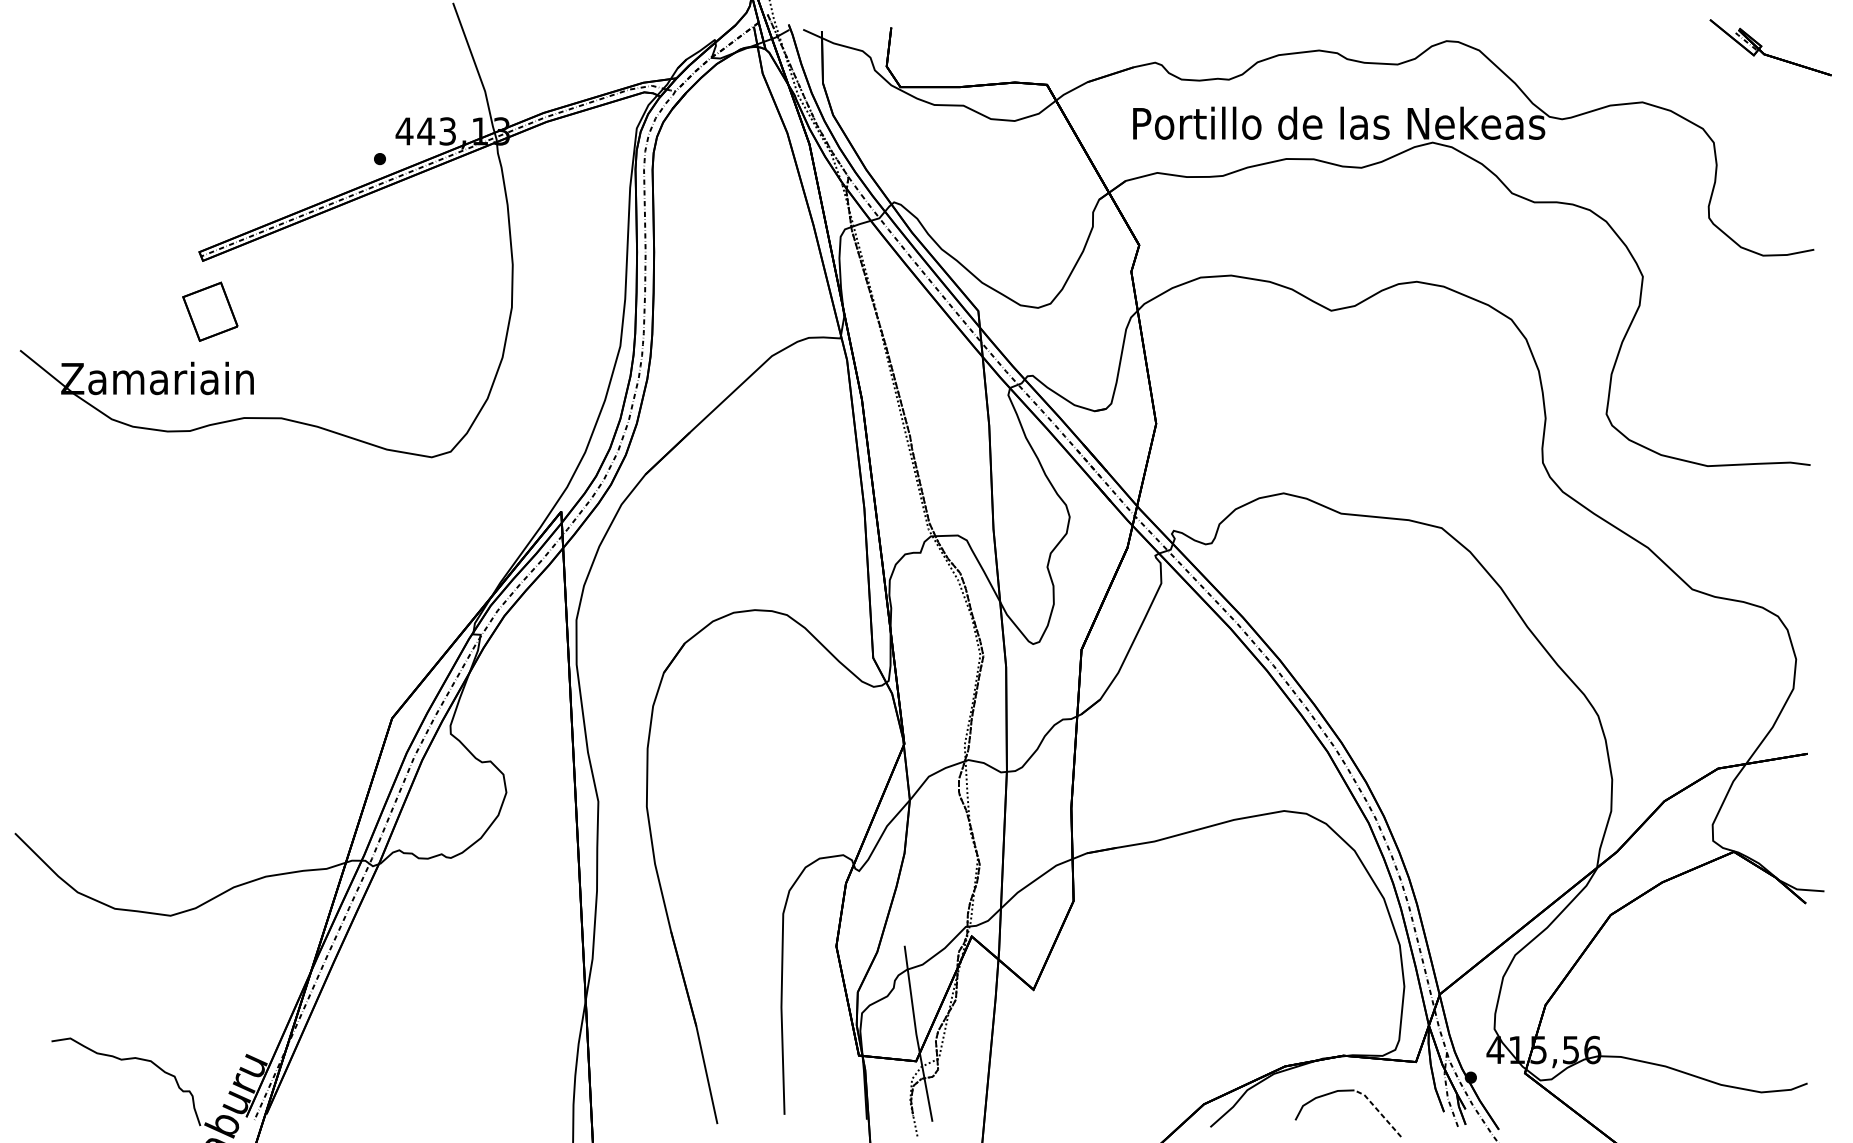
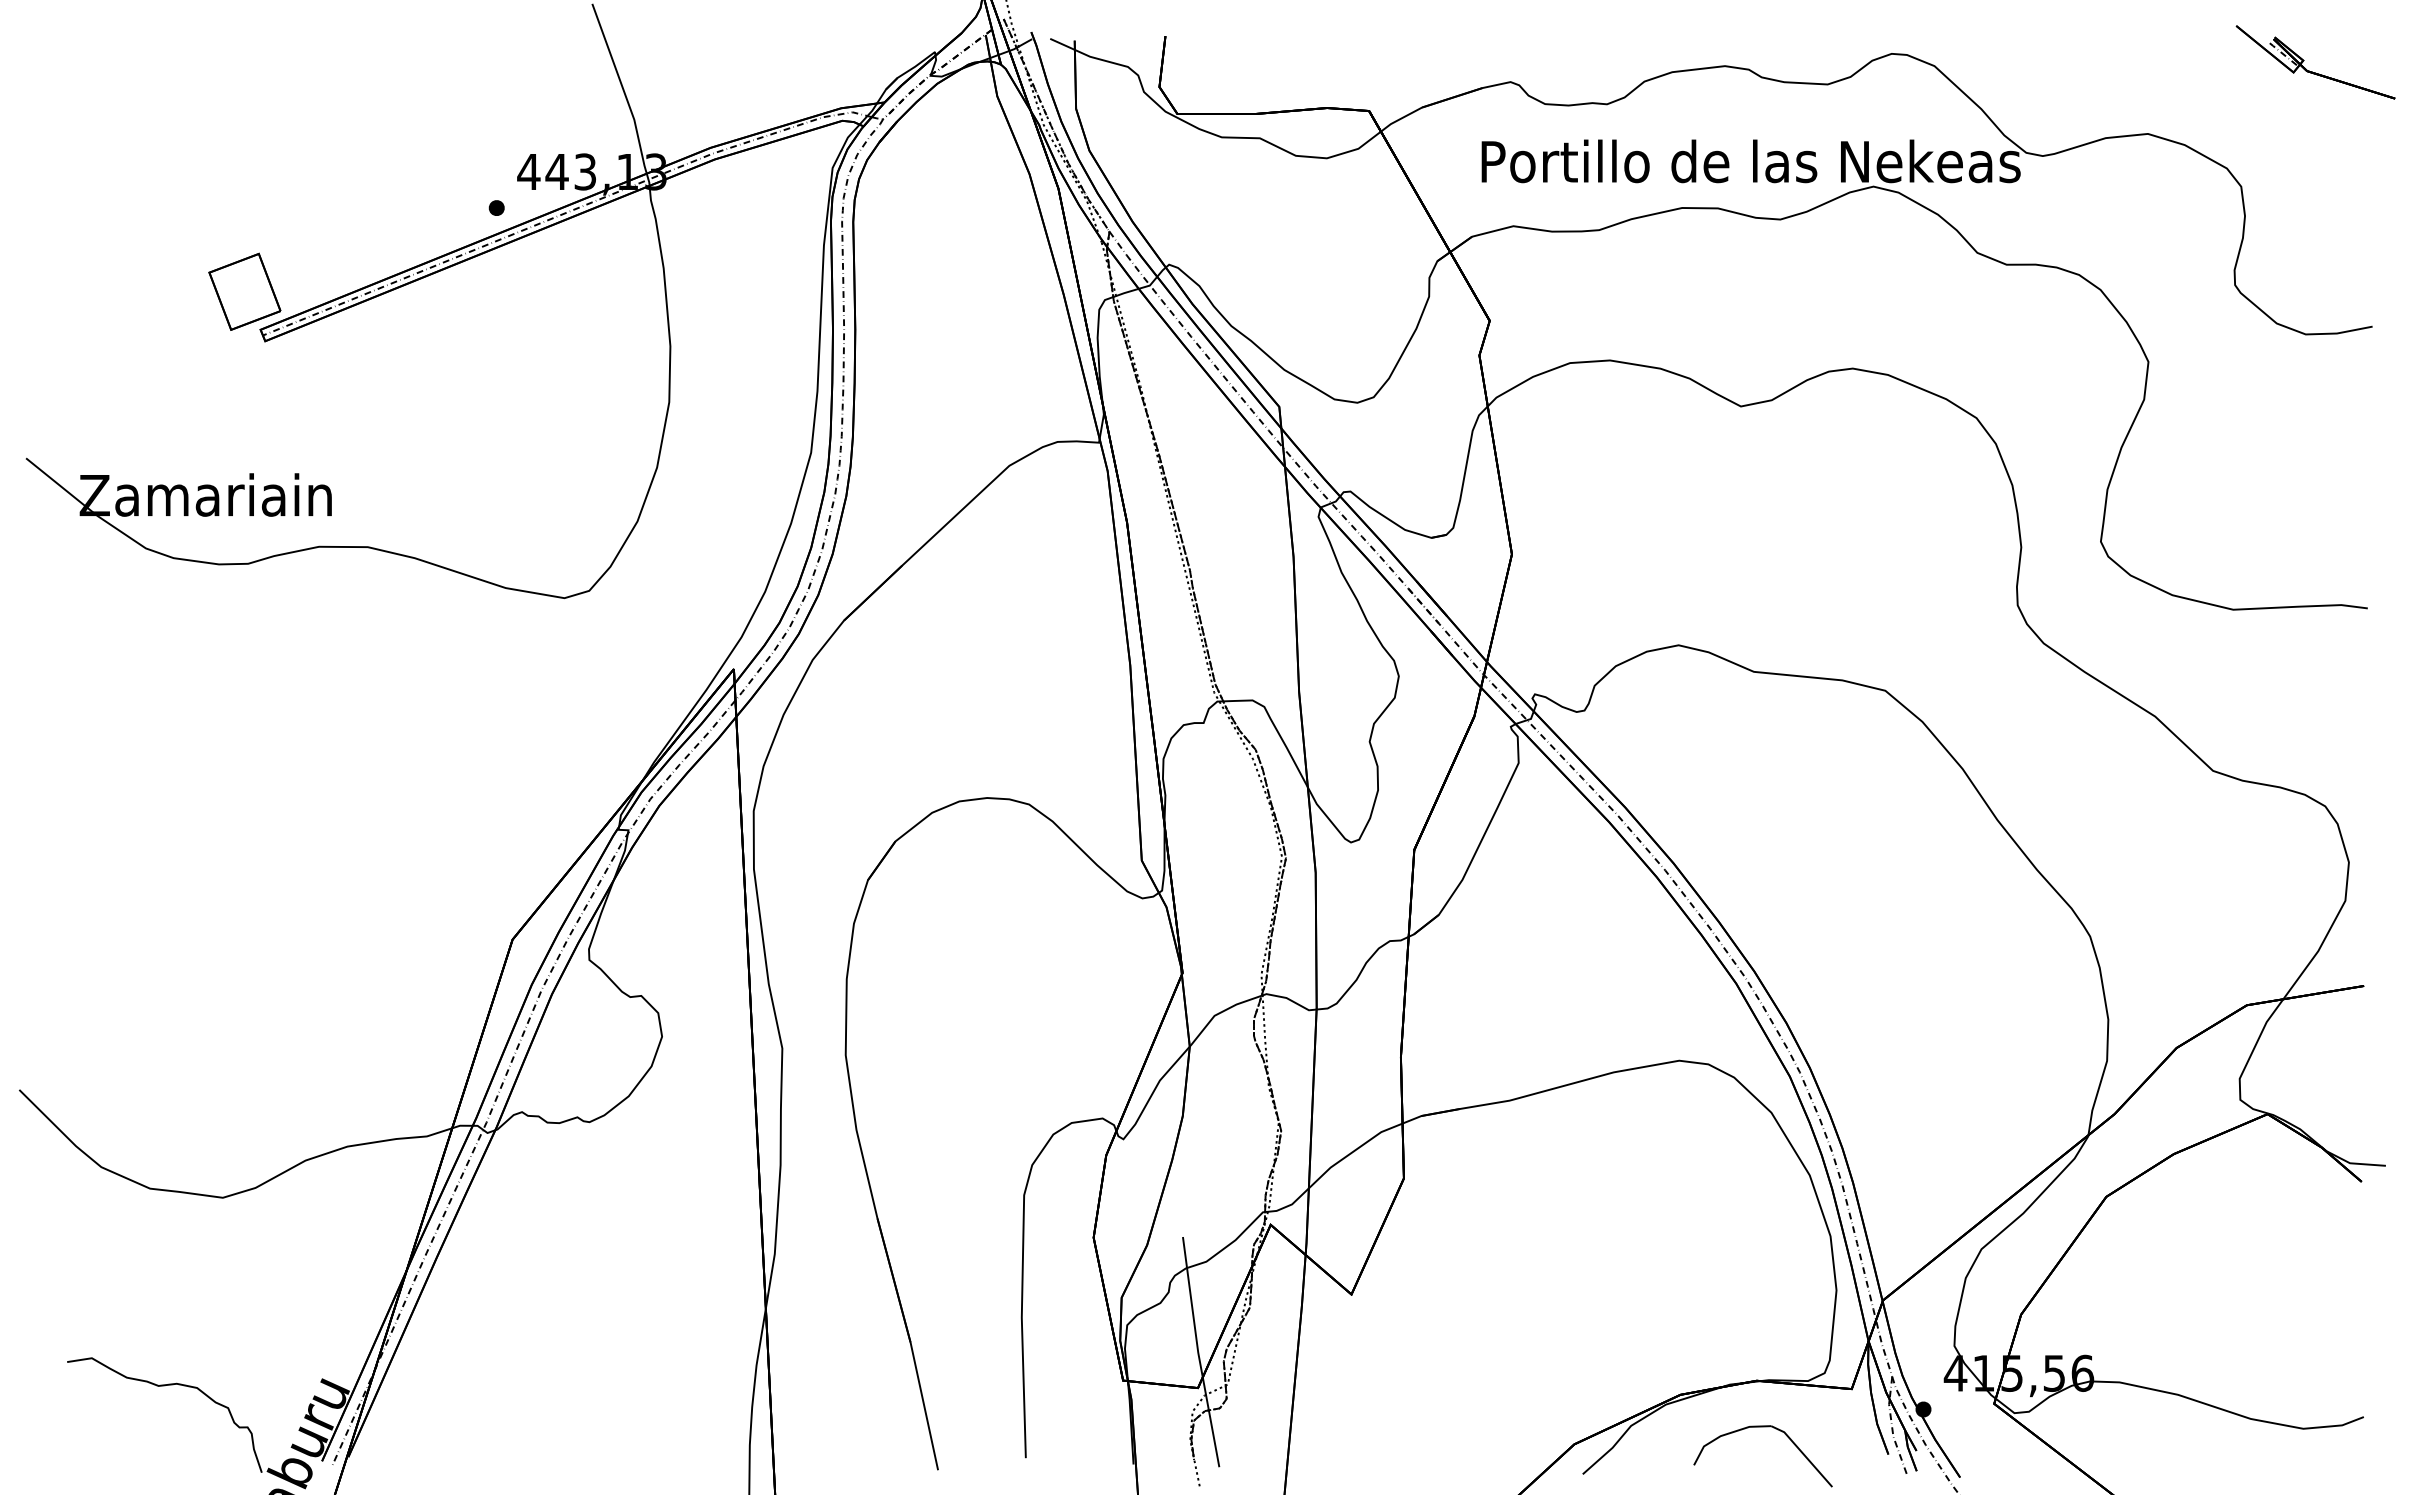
part: (210, 311) -> (244, 291), moved
line: (1378, 1111) -> (1802, 1453), dashed -> solid

